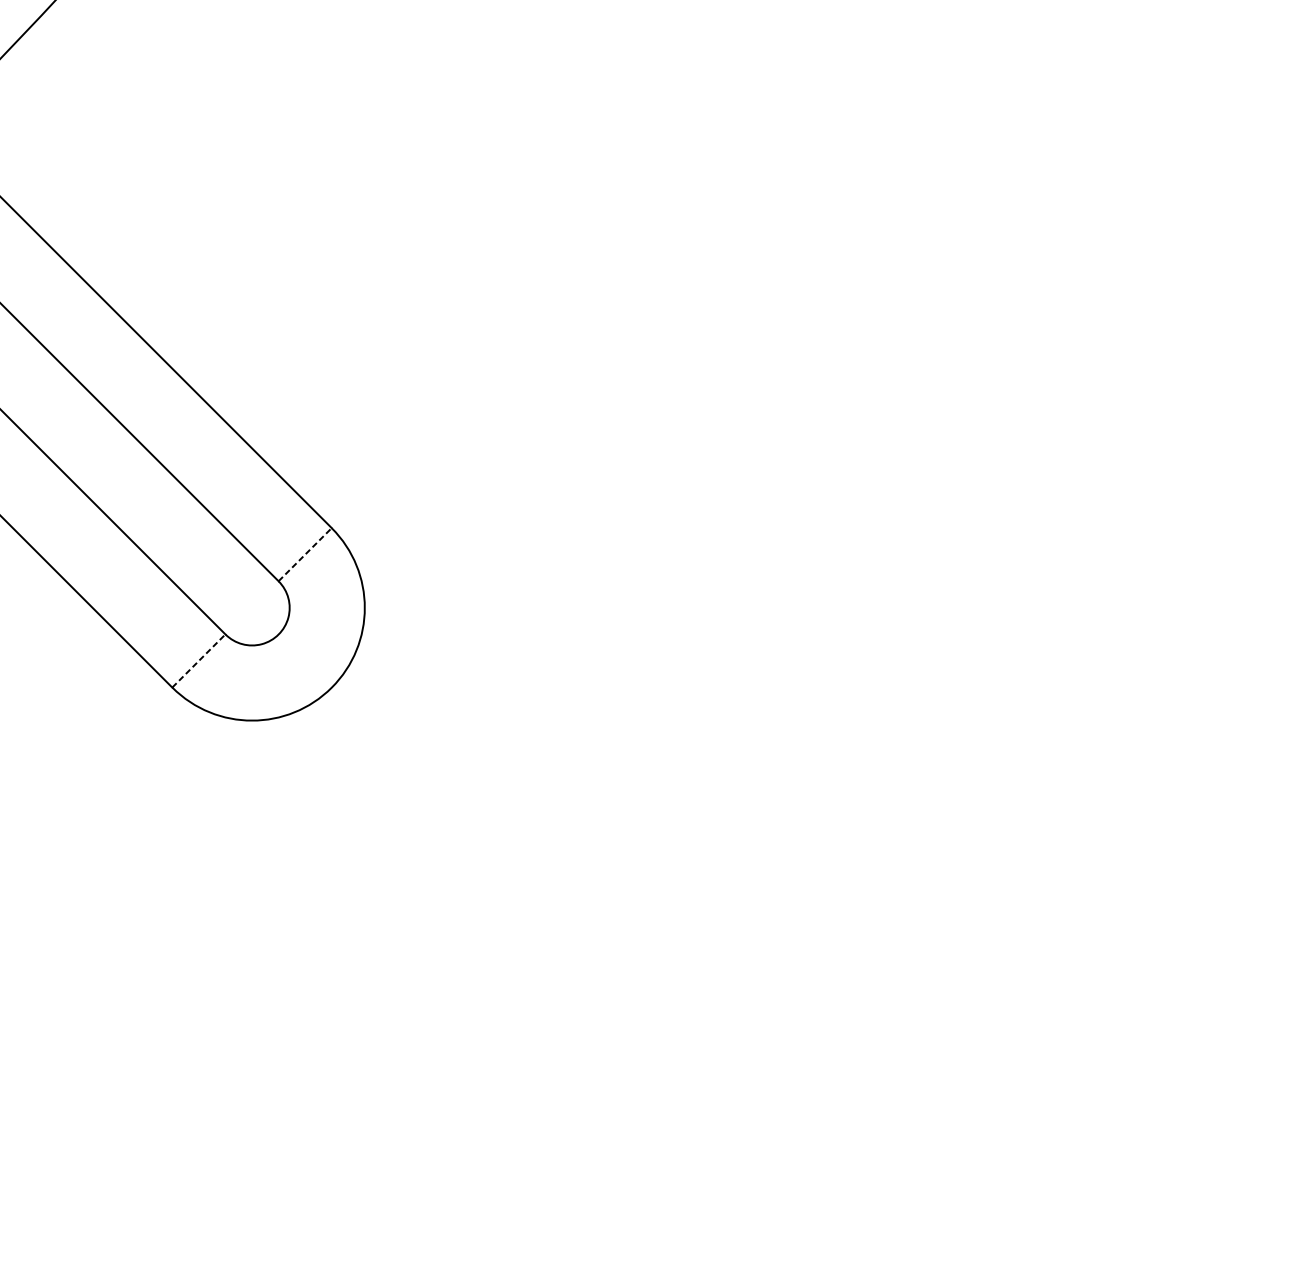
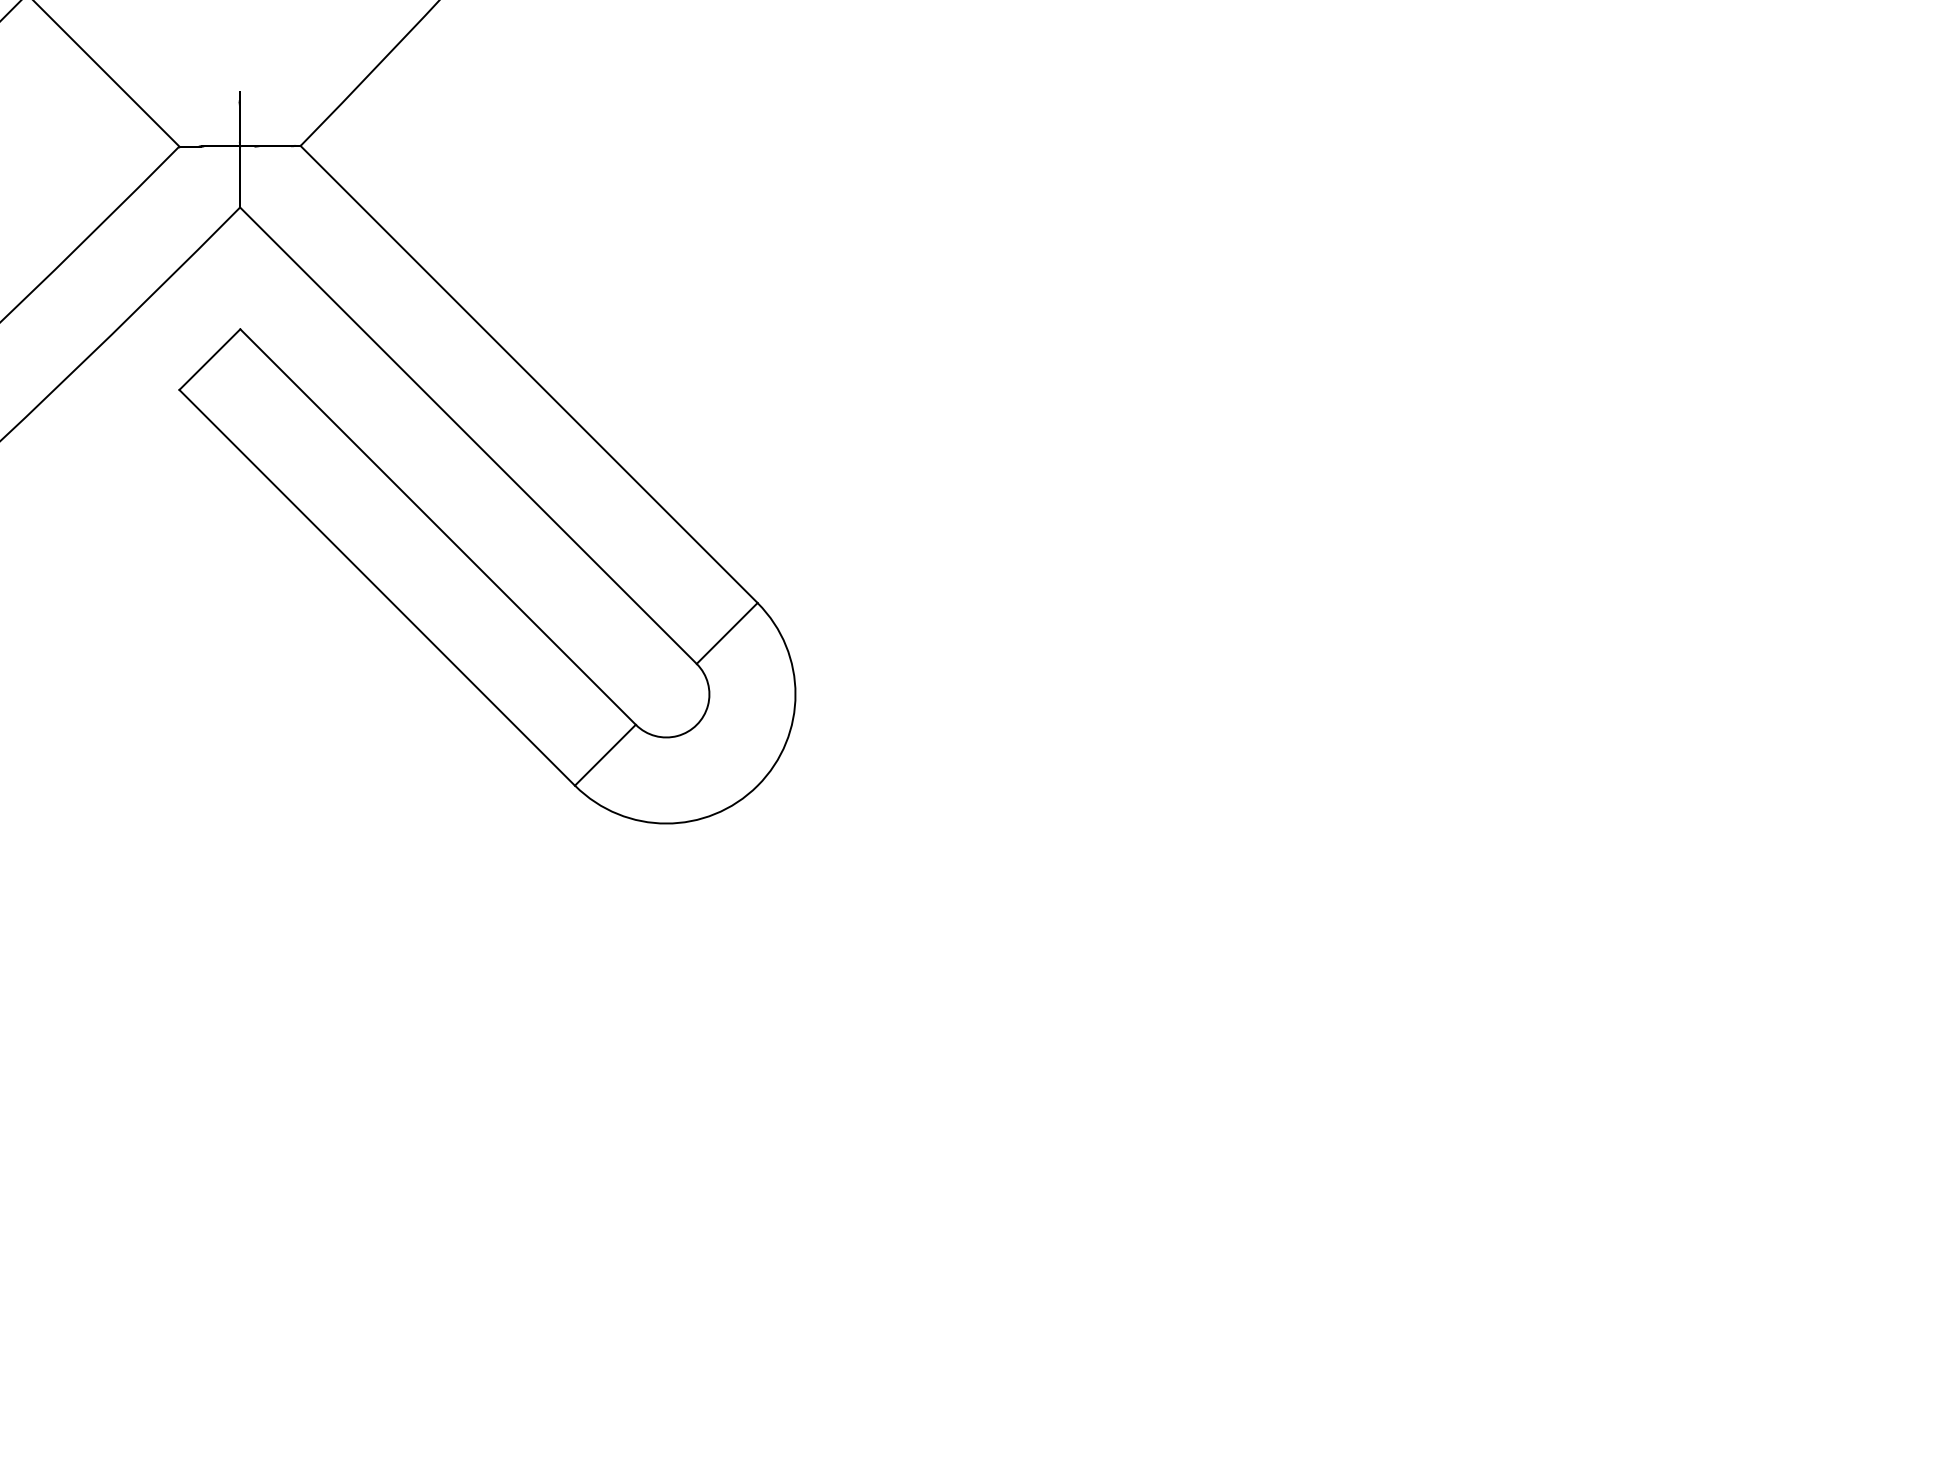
line: (305, 554) -> (727, 633), dashed -> solid
line: (198, 660) -> (605, 754), dashed -> solid

